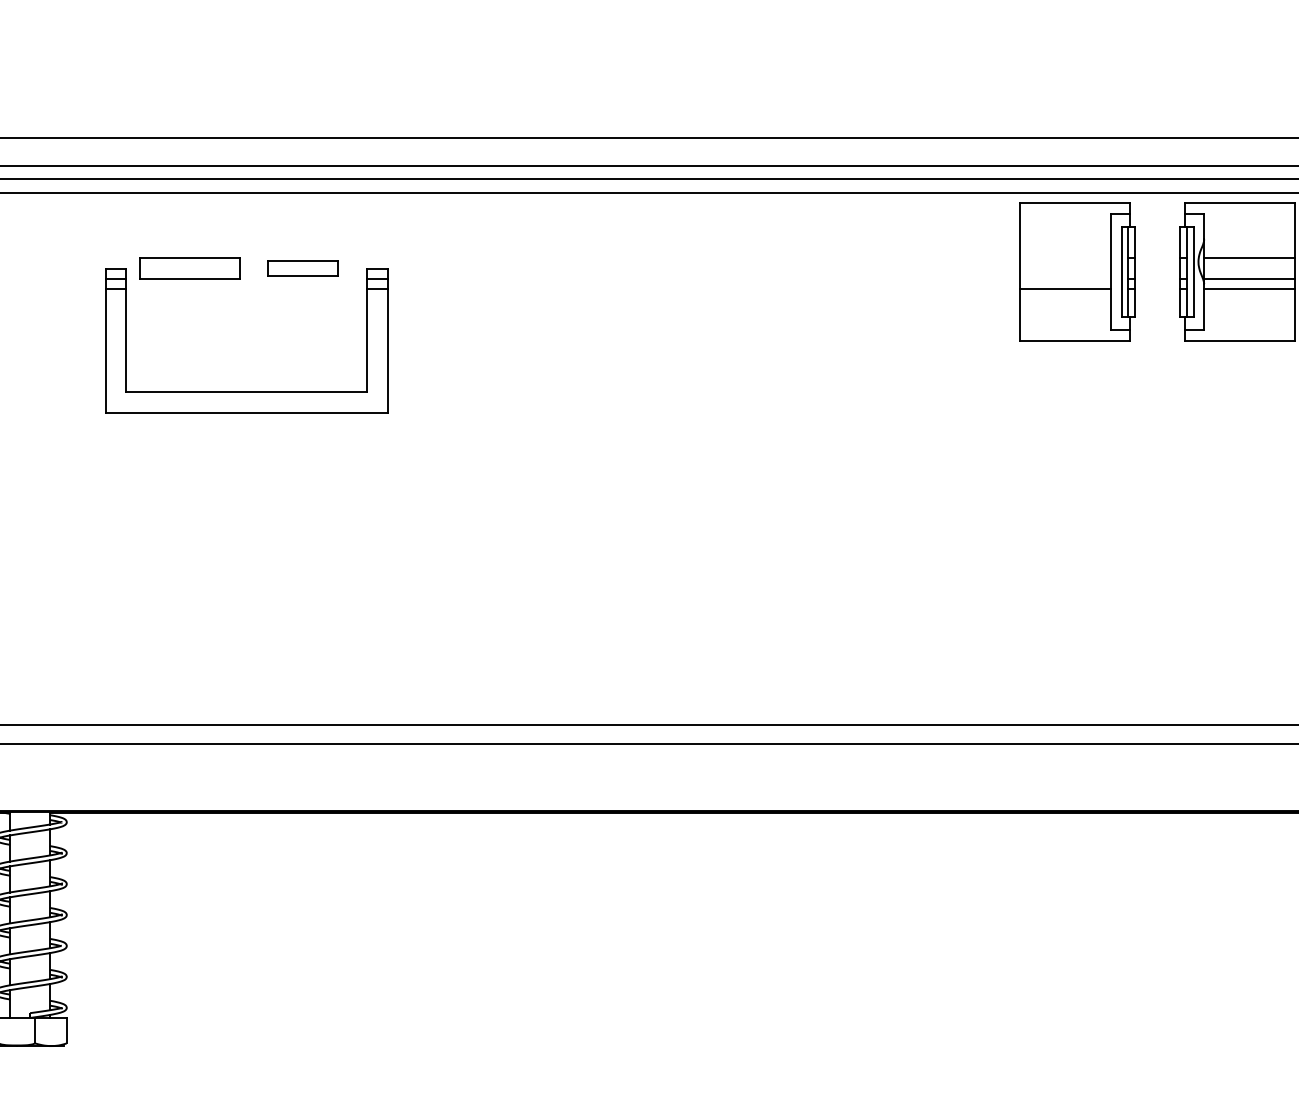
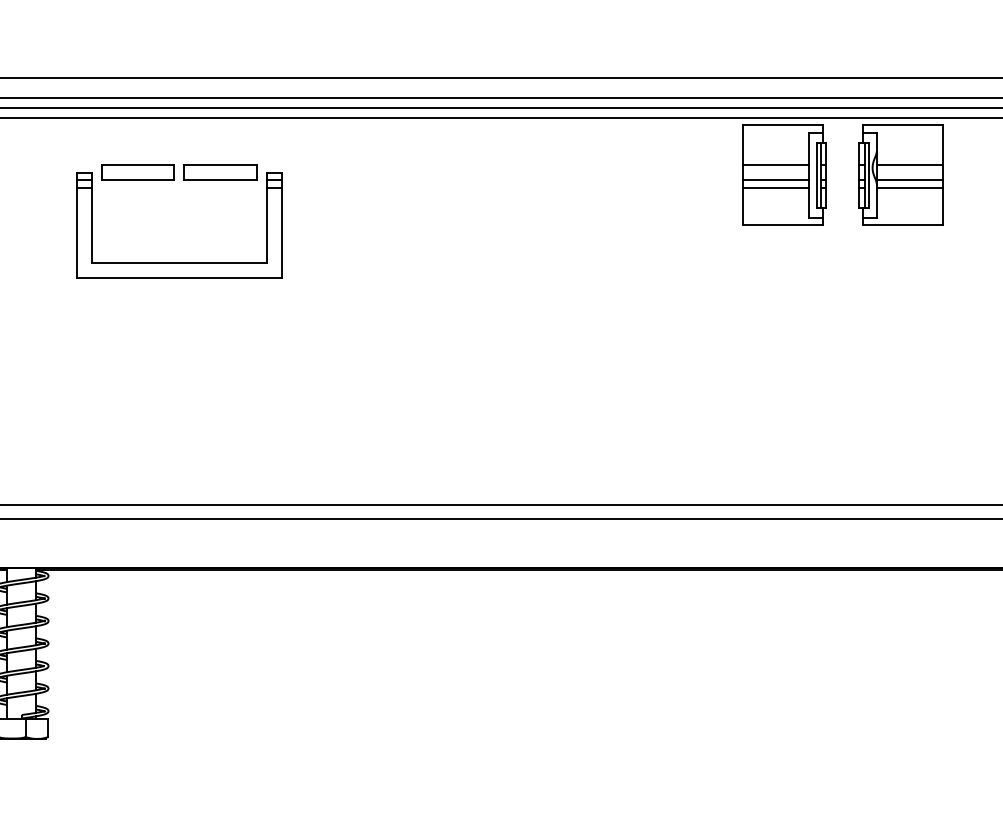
line: (1065, 258) -> (775, 165), added
part: (302, 268) -> (220, 172), size x1.43
line: (1065, 279) -> (775, 180), added

